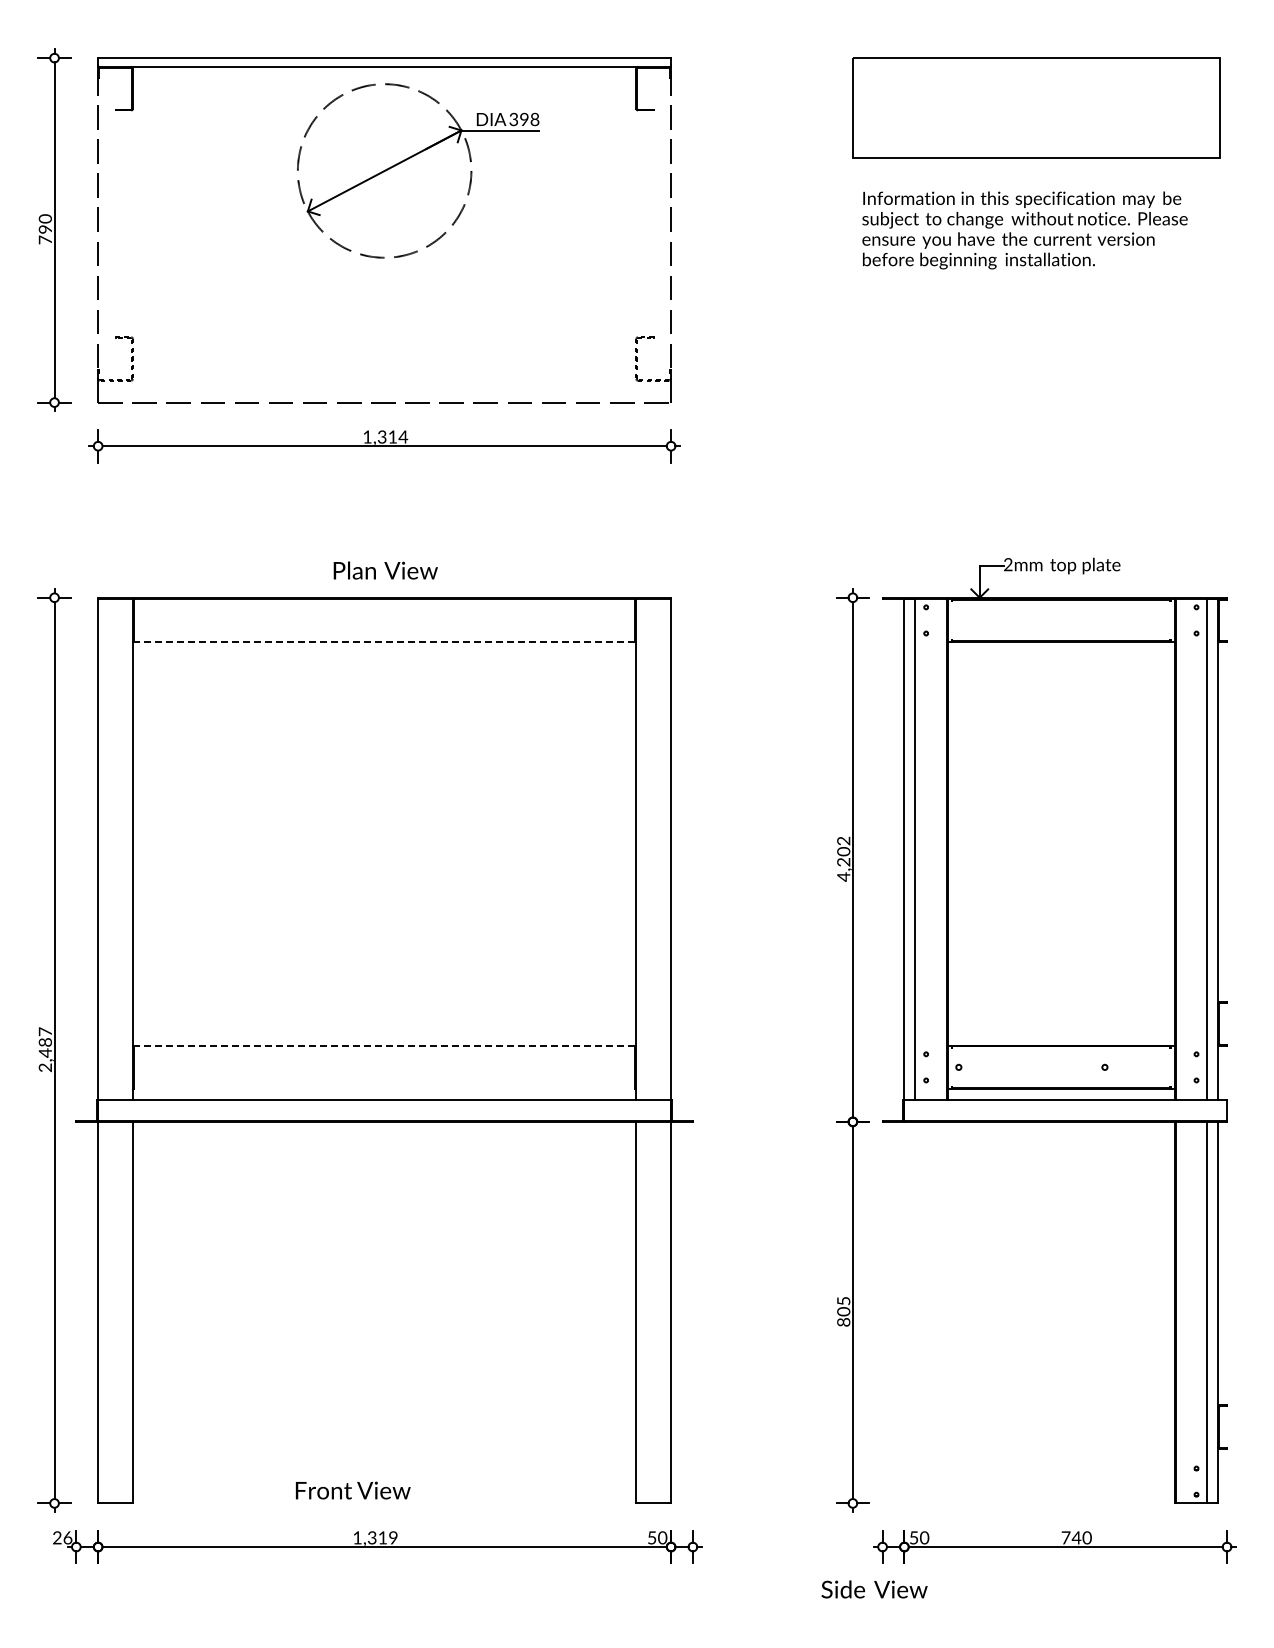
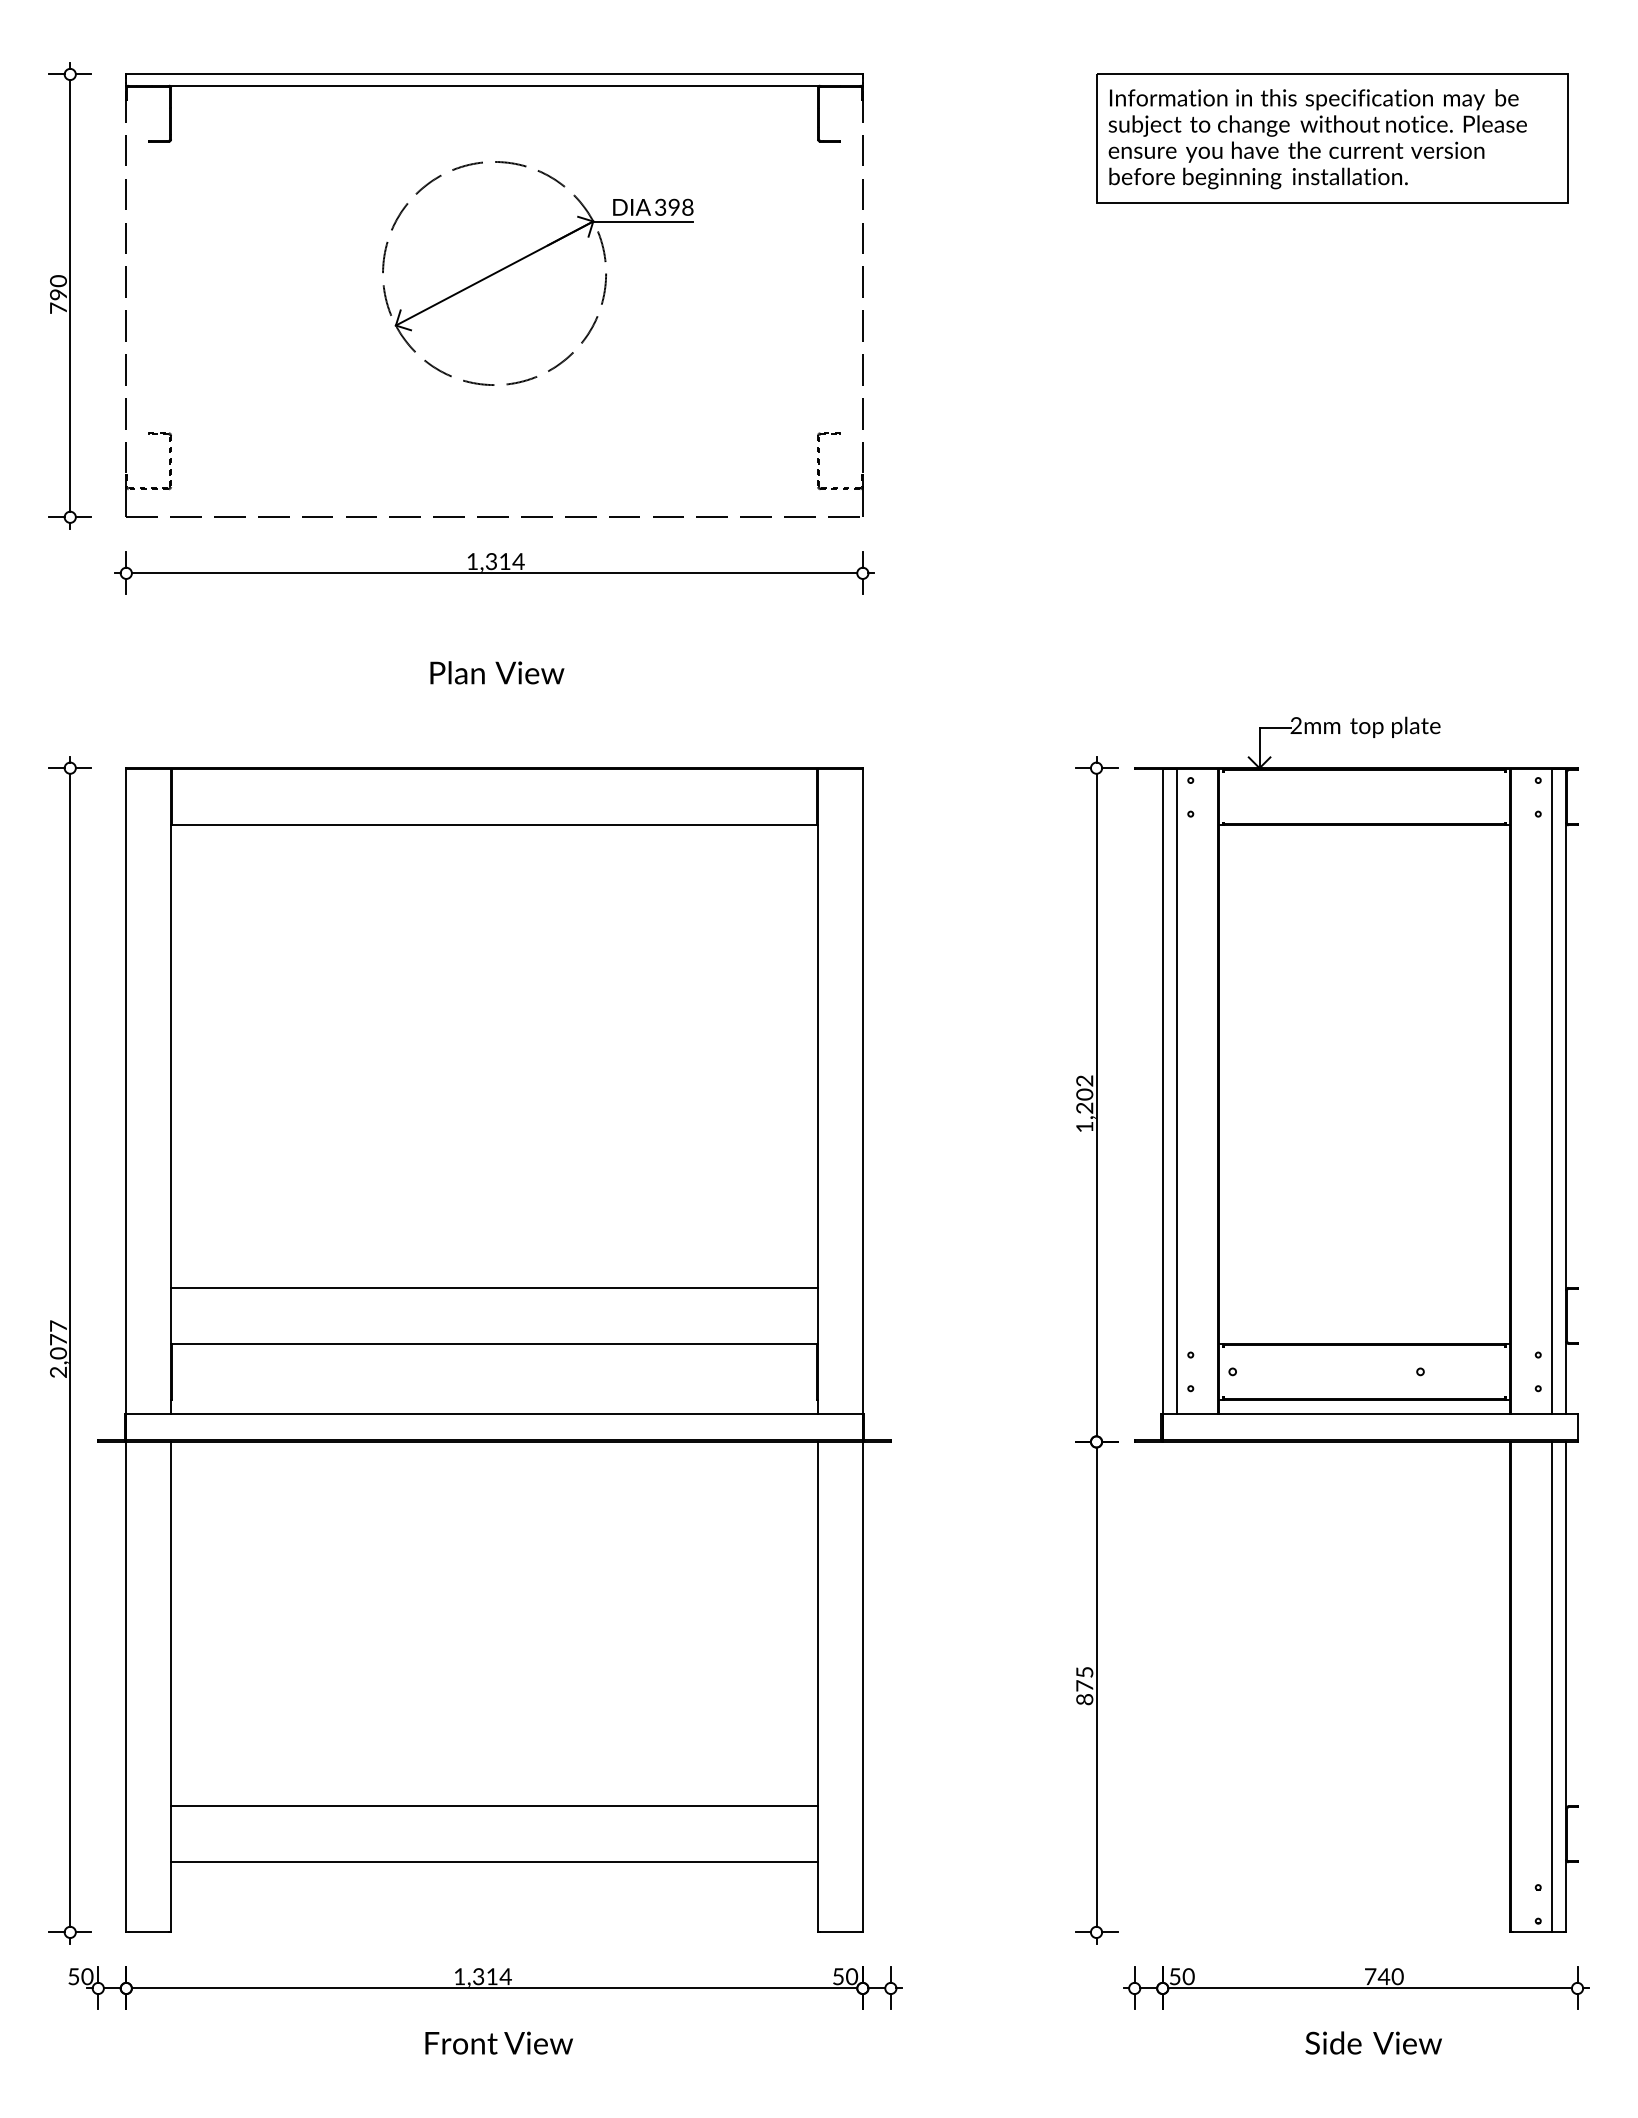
part: (412, 157) -> (530, 256), moved
text: (1024, 230) -> (1317, 139), moved
text: (385, 570) -> (496, 672), moved
line: (384, 642) -> (494, 825), dashed -> solid
text: (843, 876) -> (1084, 1126), 4,202 -> 1,202
line: (384, 1001) -> (494, 1287), added
line: (384, 1045) -> (494, 1343), dashed -> solid
text: (44, 1047) -> (57, 1346), 2,487 -> 2,077
text: (843, 1311) -> (1084, 1685), 805 -> 875
line: (384, 1405) -> (494, 1806), added
line: (384, 1448) -> (494, 1861), added
text: (353, 1490) -> (499, 2043), moved
text: (62, 1537) -> (80, 1976), 26 -> 50
text: (393, 1537) -> (505, 1976), 1,319 -> 1,314
text: (874, 1589) -> (1373, 2043), moved

